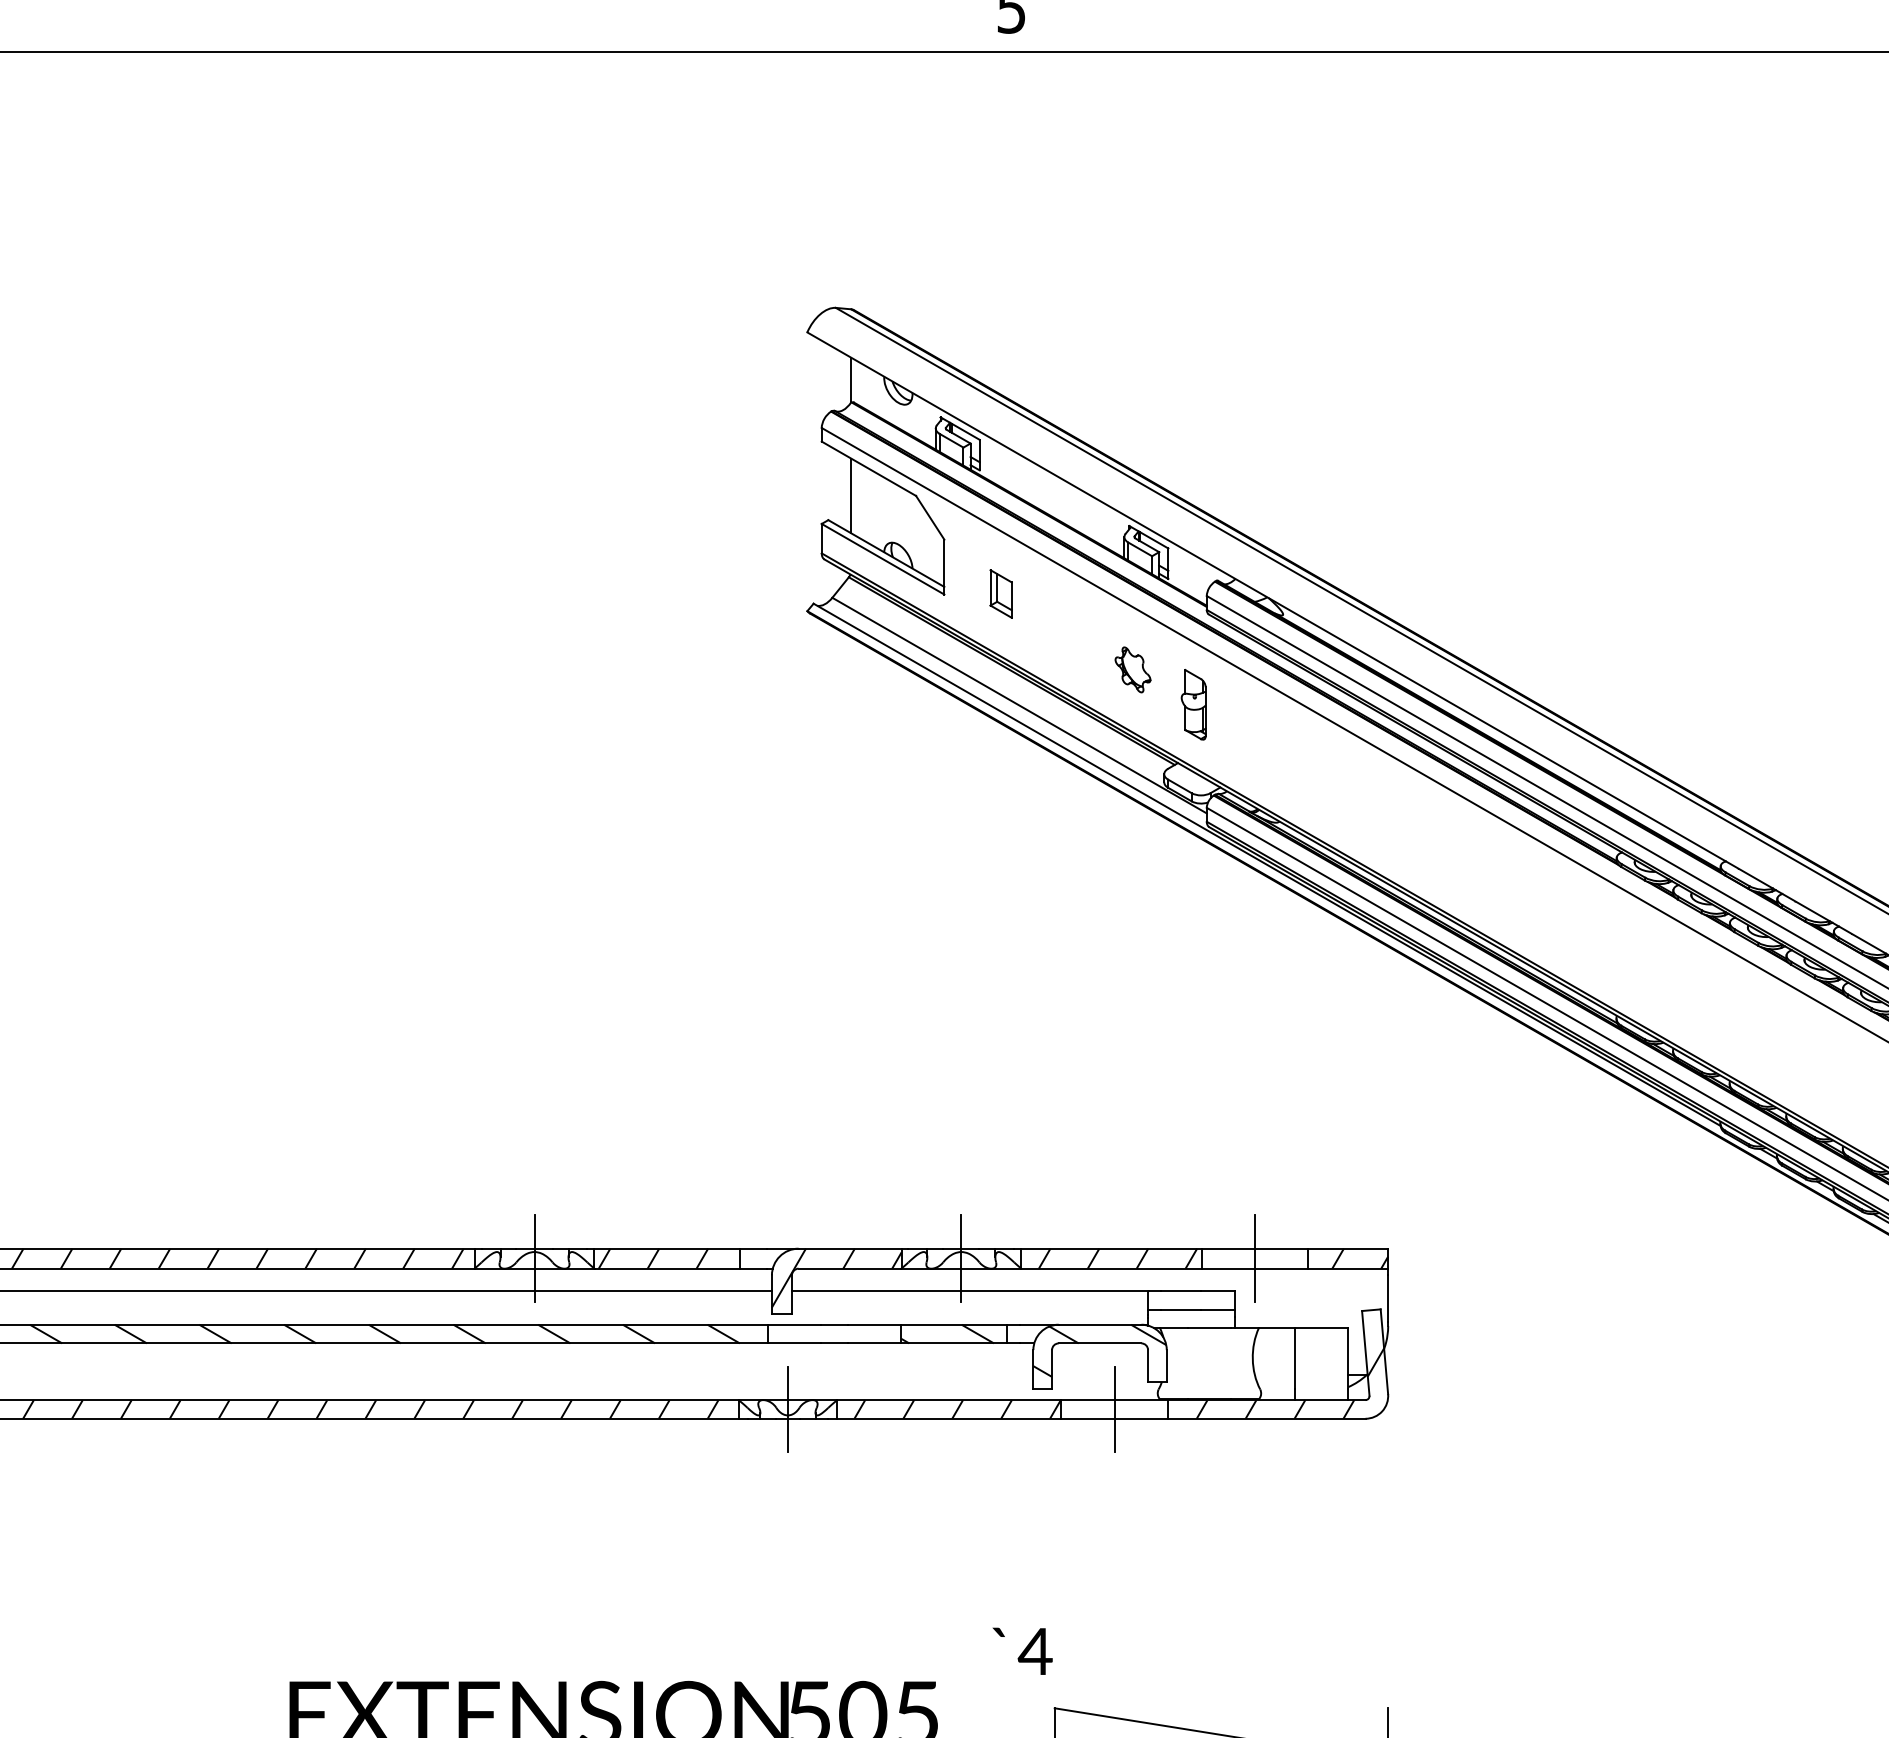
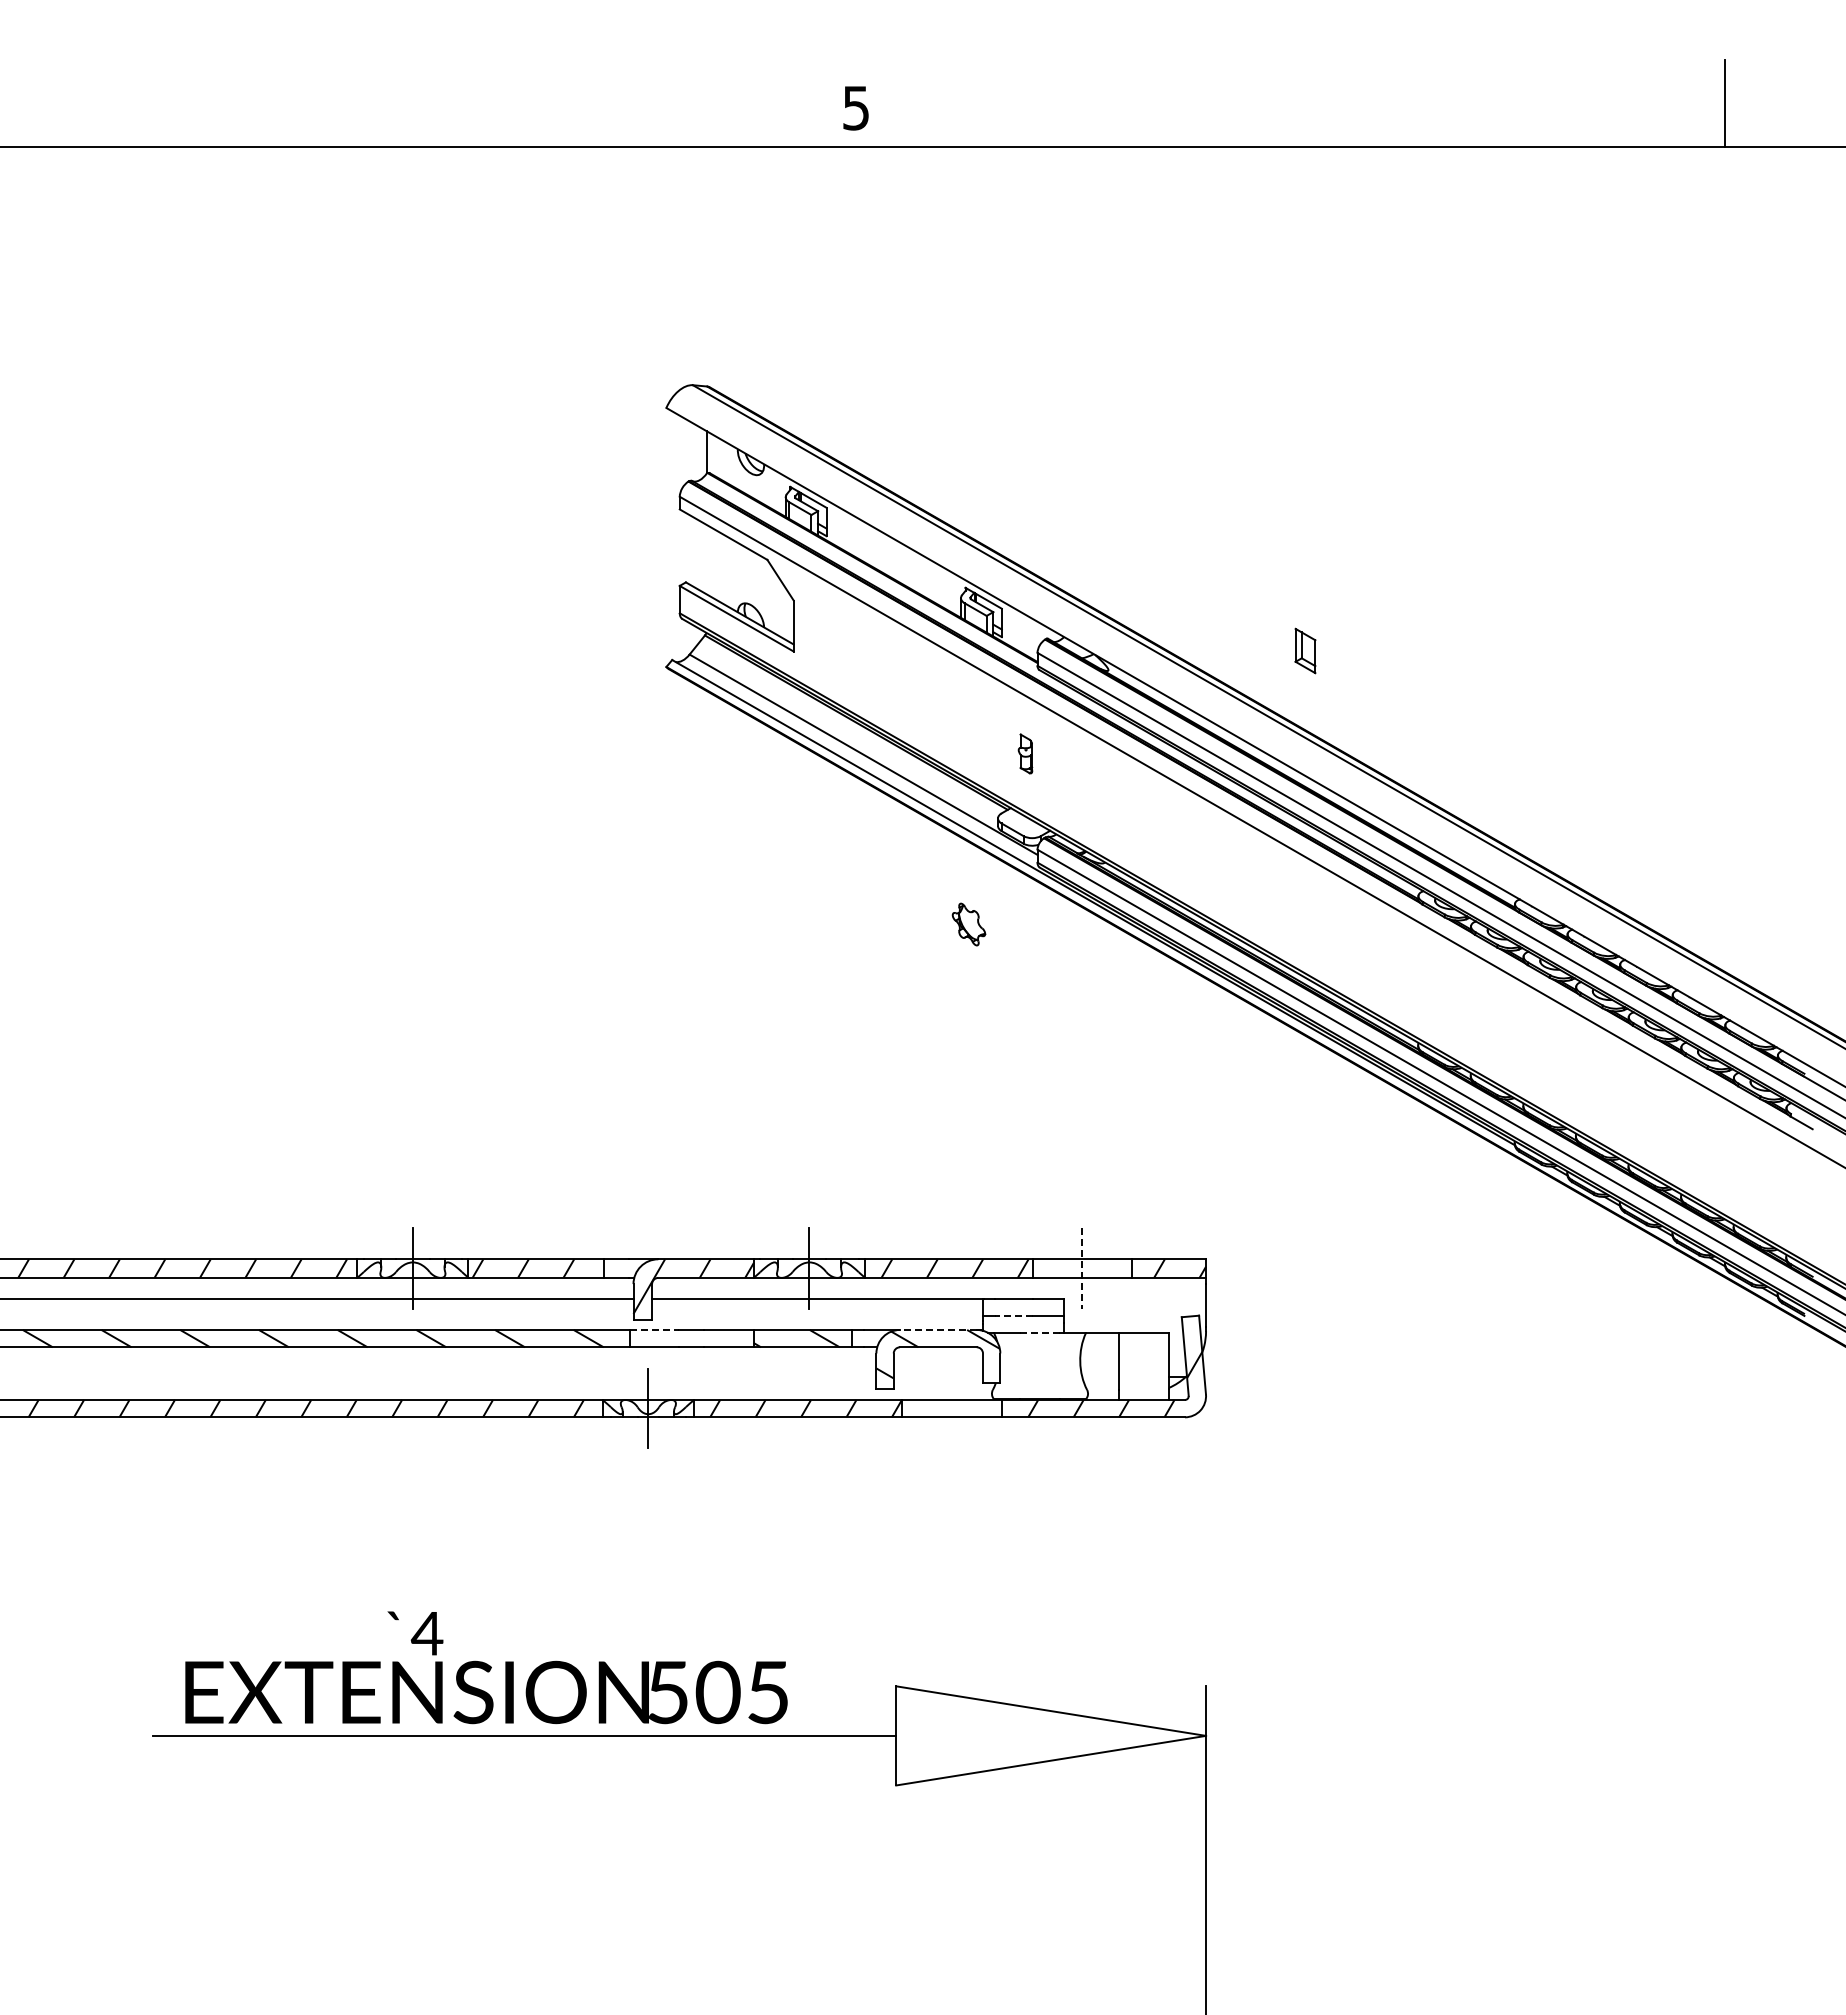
line: (851, 495) -> (707, 559), removed
part: (1001, 593) -> (1305, 650), moved
part: (1132, 669) -> (968, 924), moved
part: (1193, 704) -> (1025, 753), size x0.6
line: (1255, 1259) -> (1082, 1269), solid -> dashed
line: (1180, 1310) -> (1013, 1316), solid -> dashed
line: (794, 1324) -> (654, 1329), solid -> dashed
line: (1099, 1324) -> (937, 1329), solid -> dashed
line: (1209, 1328) -> (1040, 1333), solid -> dashed
line: (1115, 1409) -> (952, 1408), removed
text: (1022, 1651) -> (415, 1633), moved

